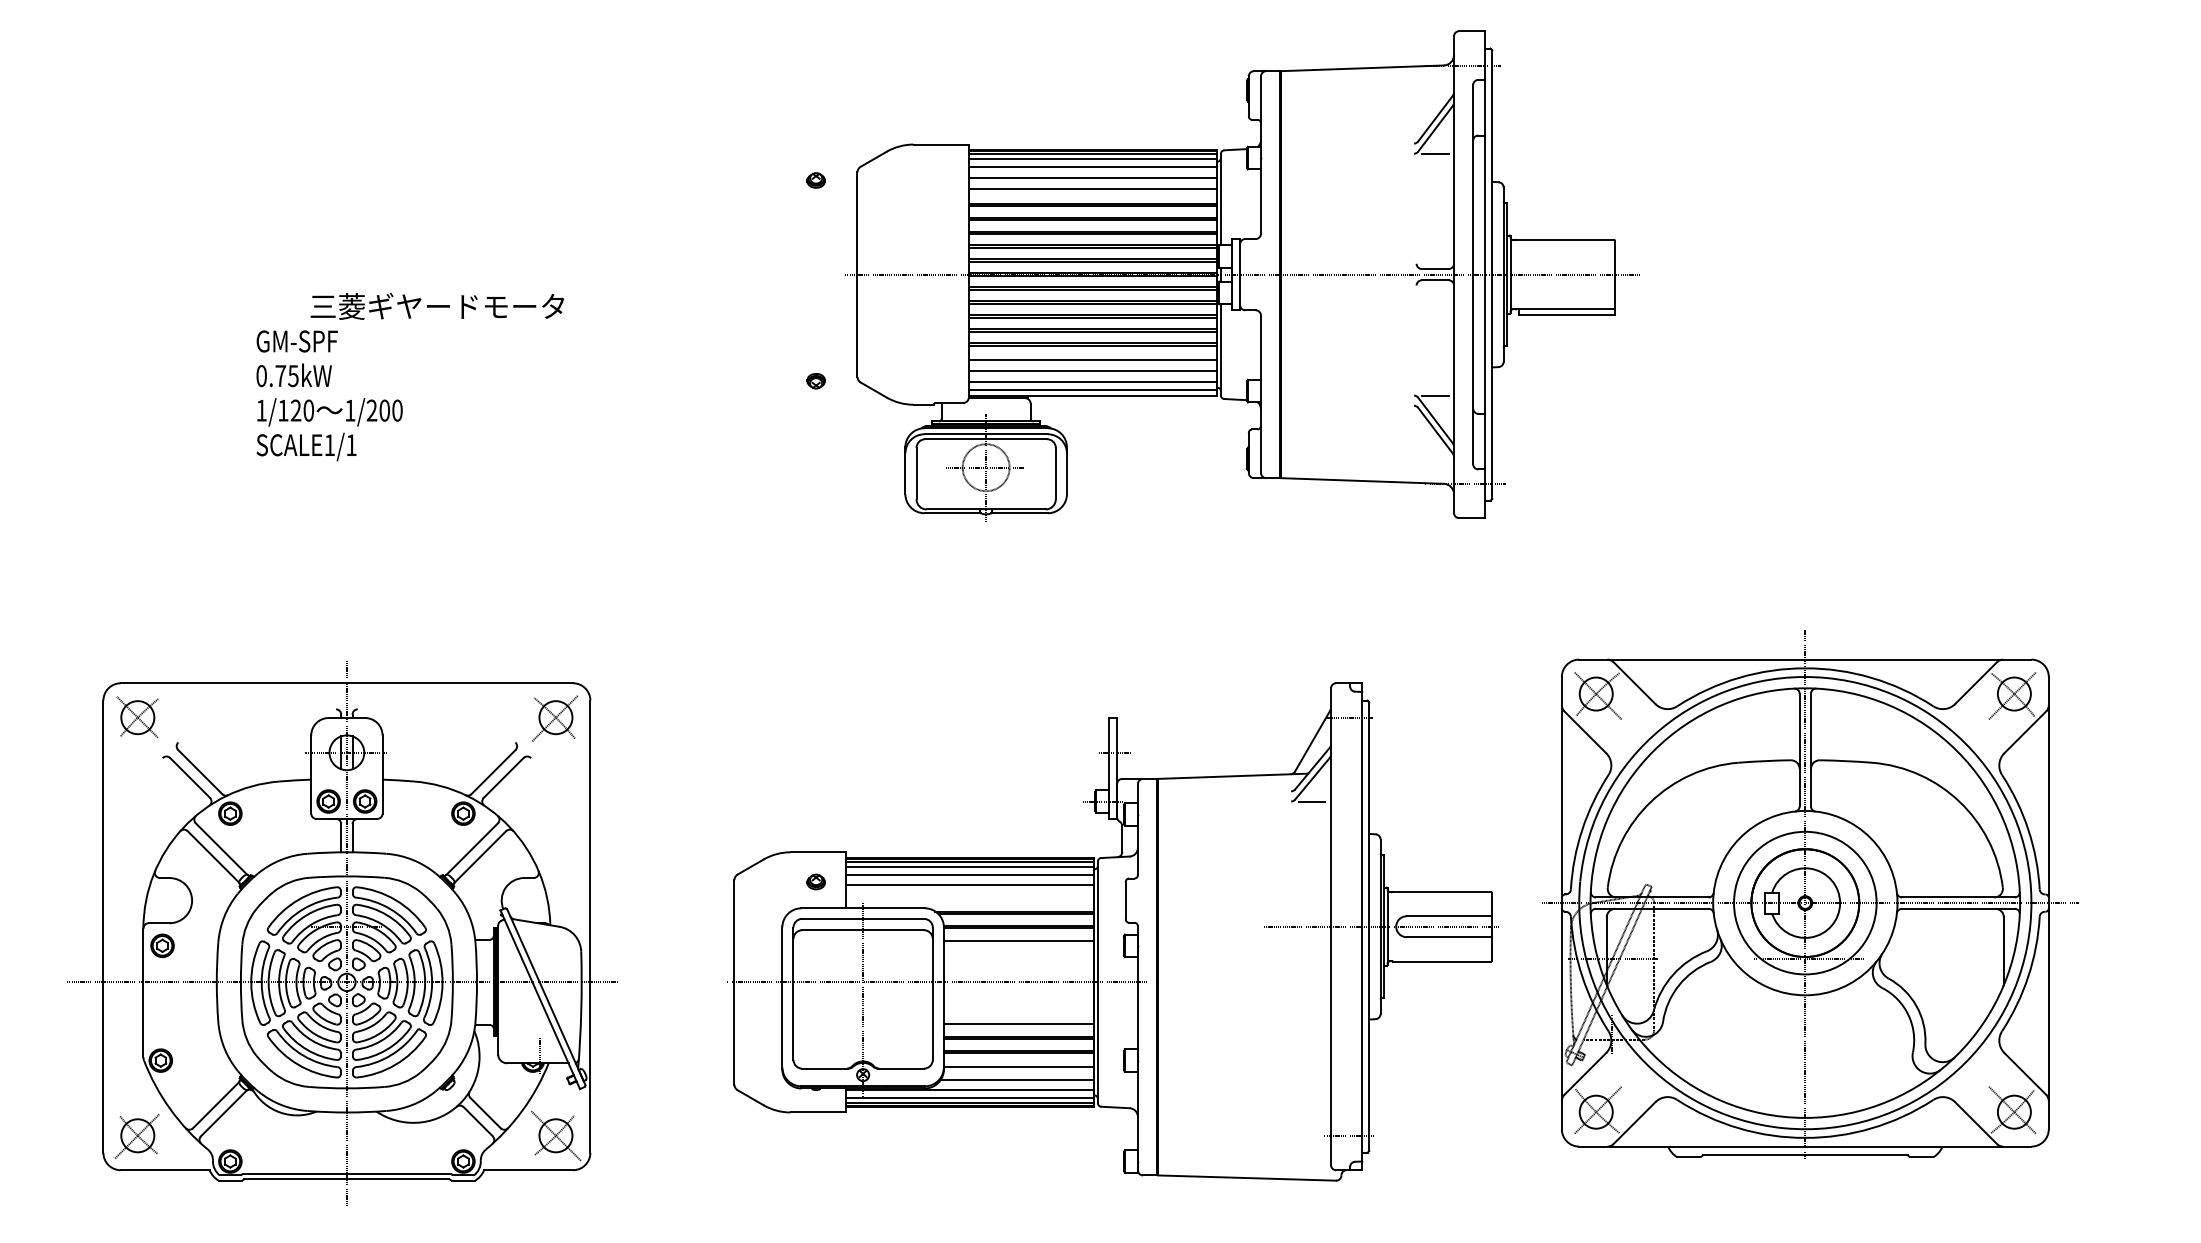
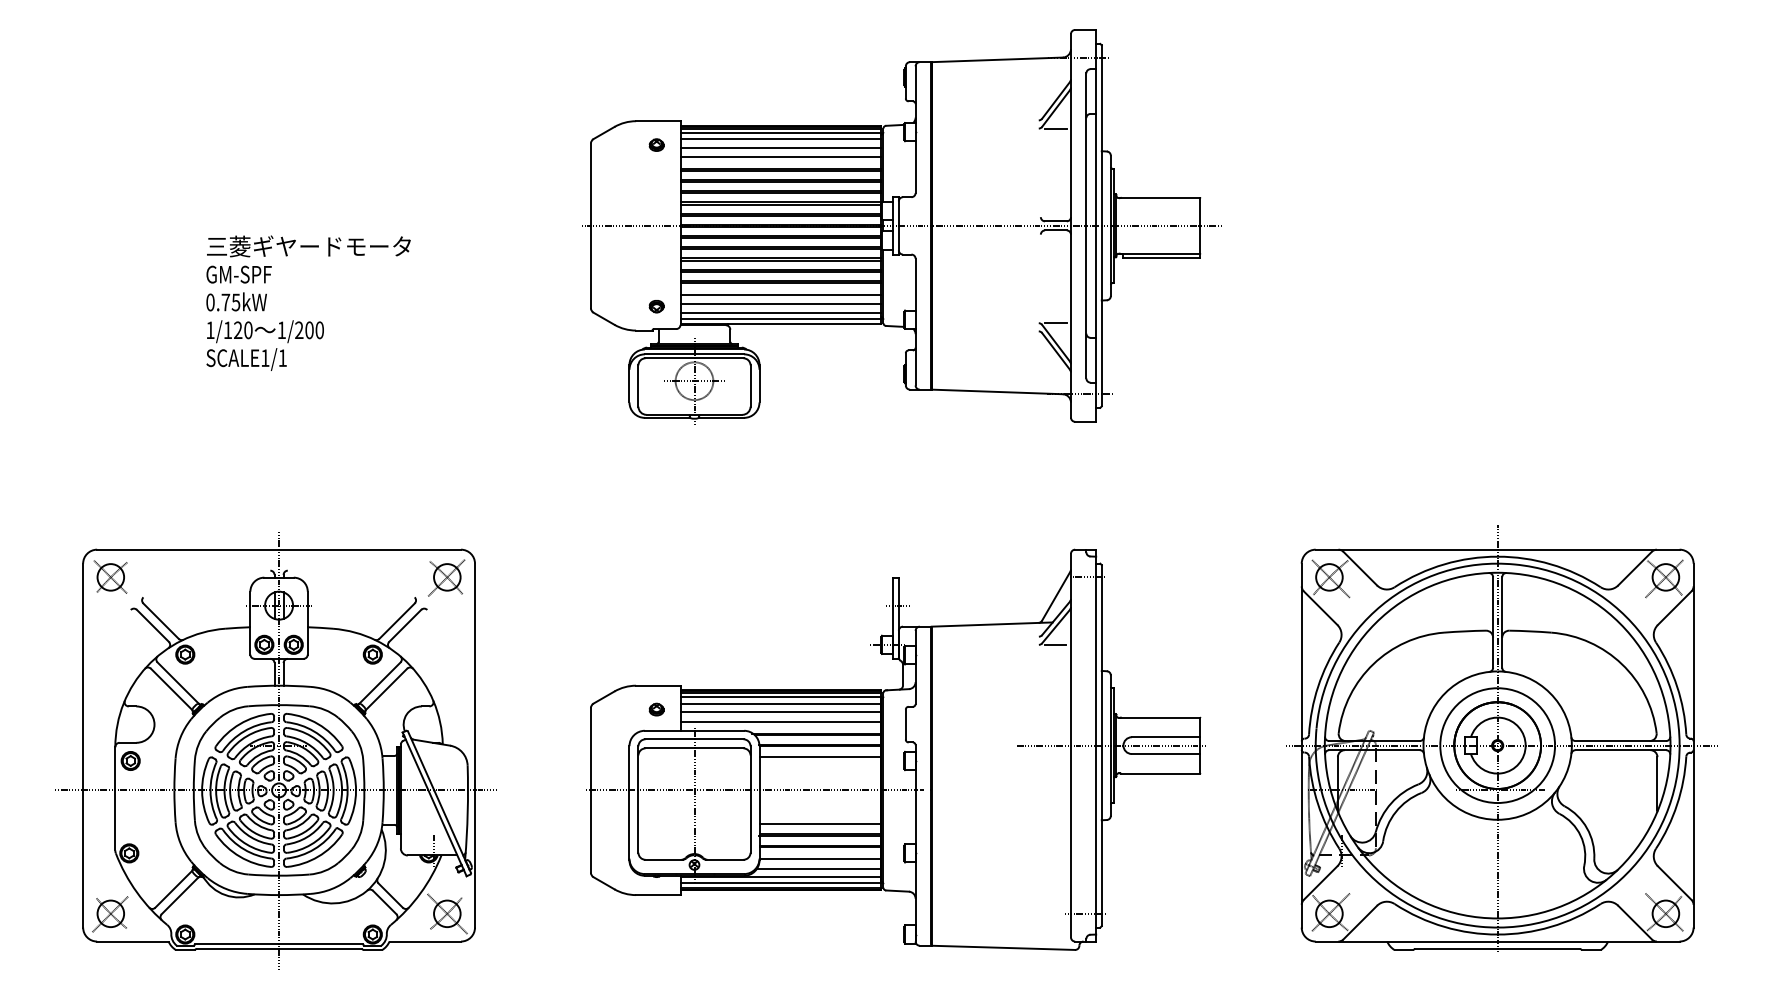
part: (1243, 275) -> (901, 226), moved
text: (436, 306) -> (308, 246), moved
part: (1810, 894) -> (1501, 738), moved
line: (970, 896) -> (780, 721), added

